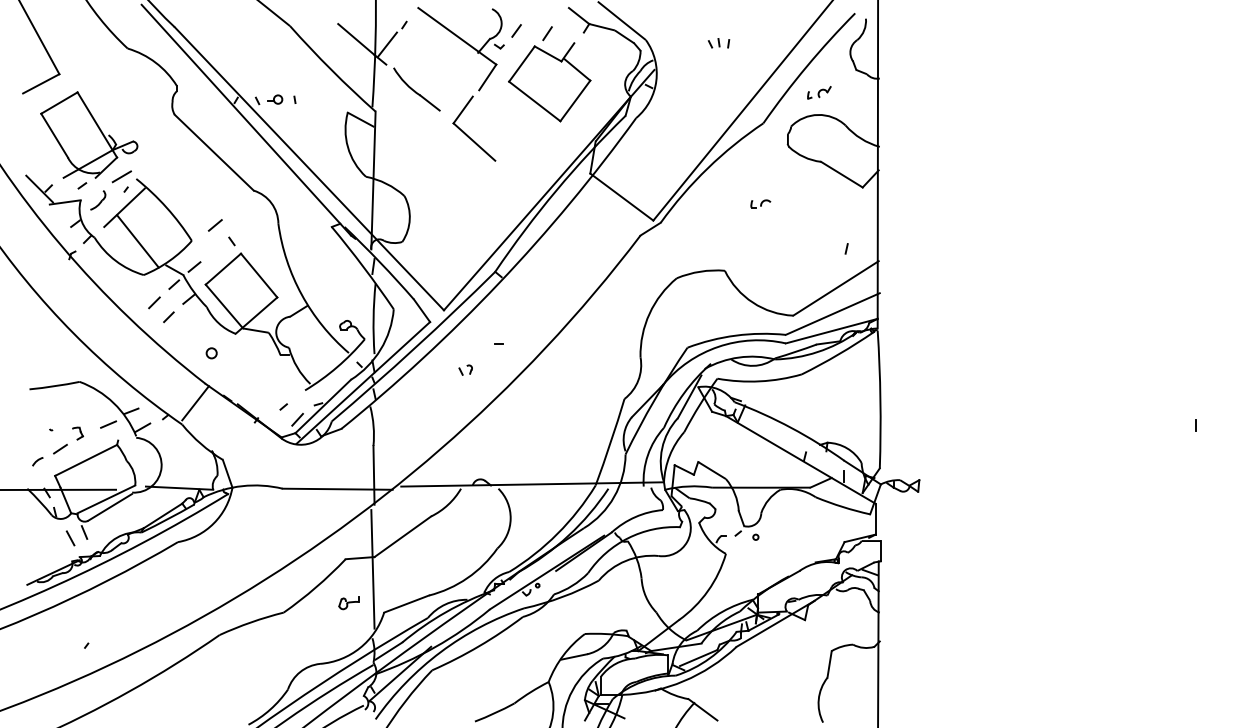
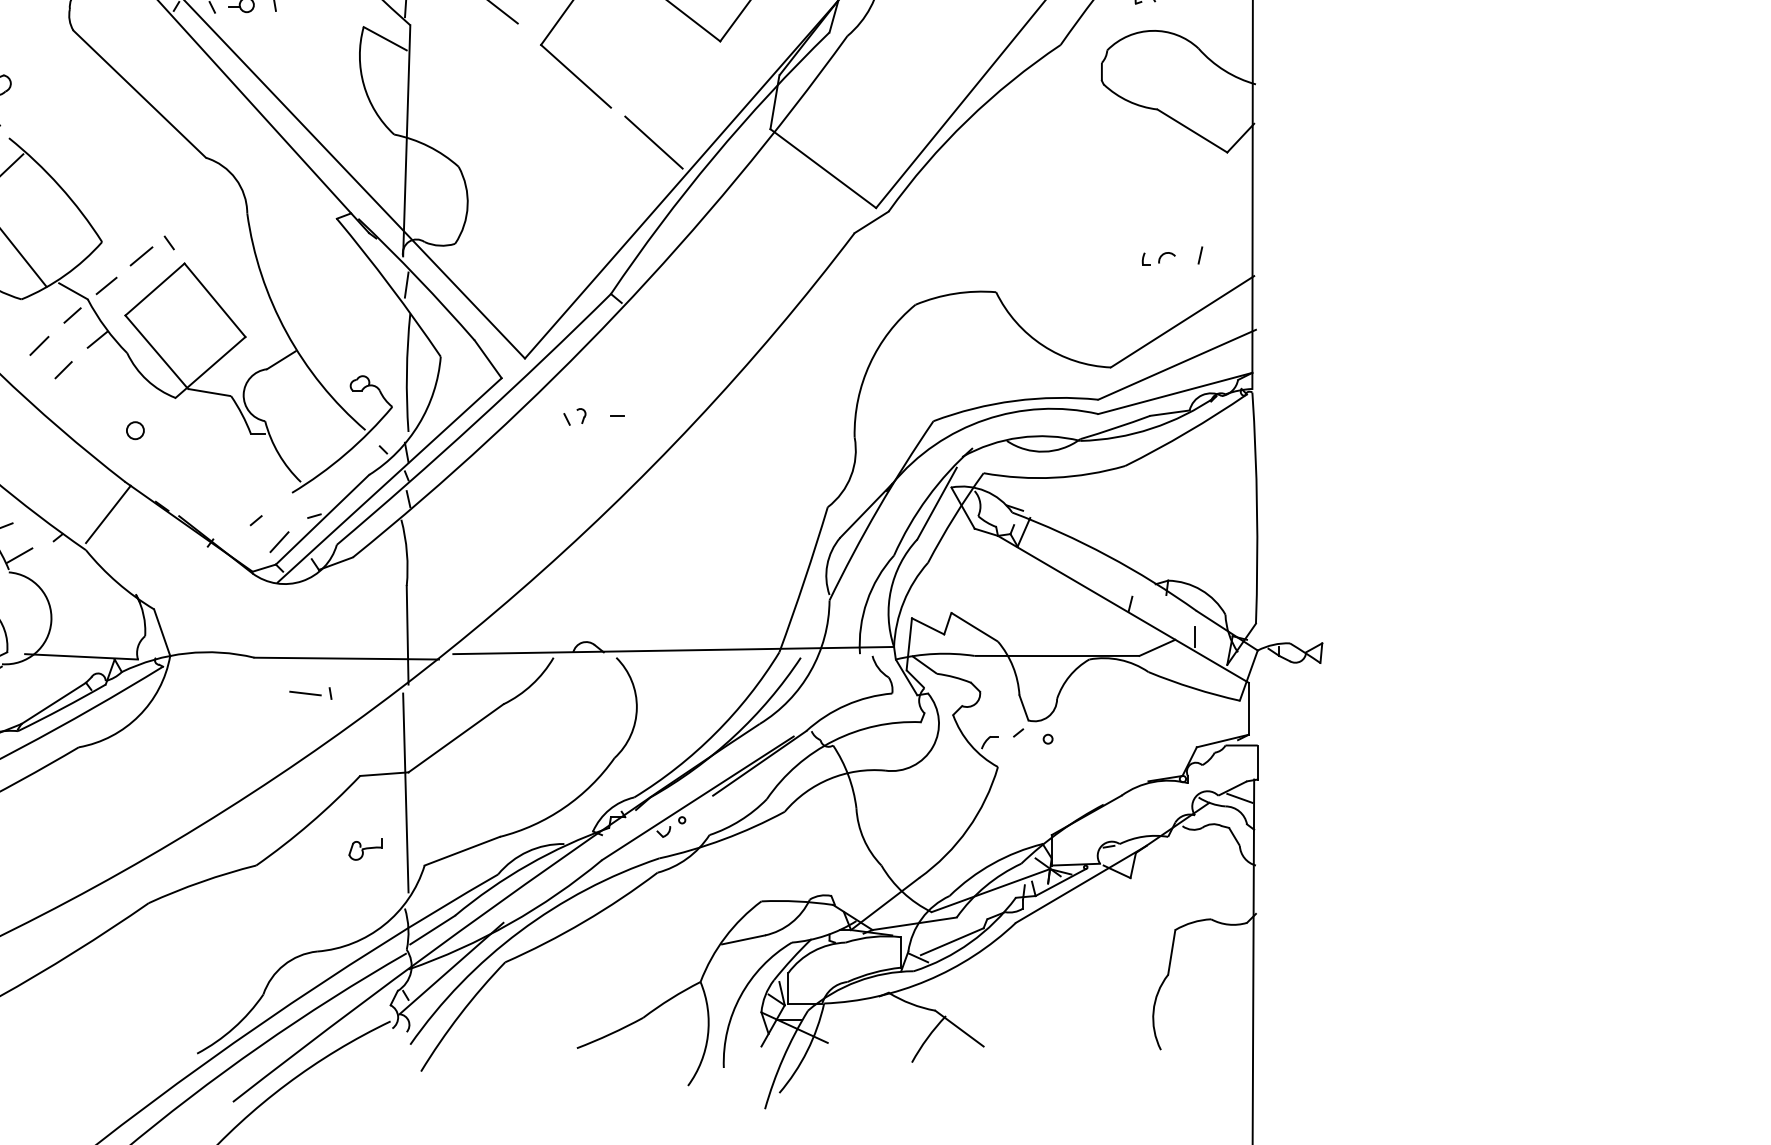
line: (520, 181) -> (653, 142), added
part: (760, 203) -> (1158, 258), moved
line: (214, 225) -> (140, 256), moved
part: (465, 369) -> (574, 415), moved
part: (316, 510) -> (311, 694), added

